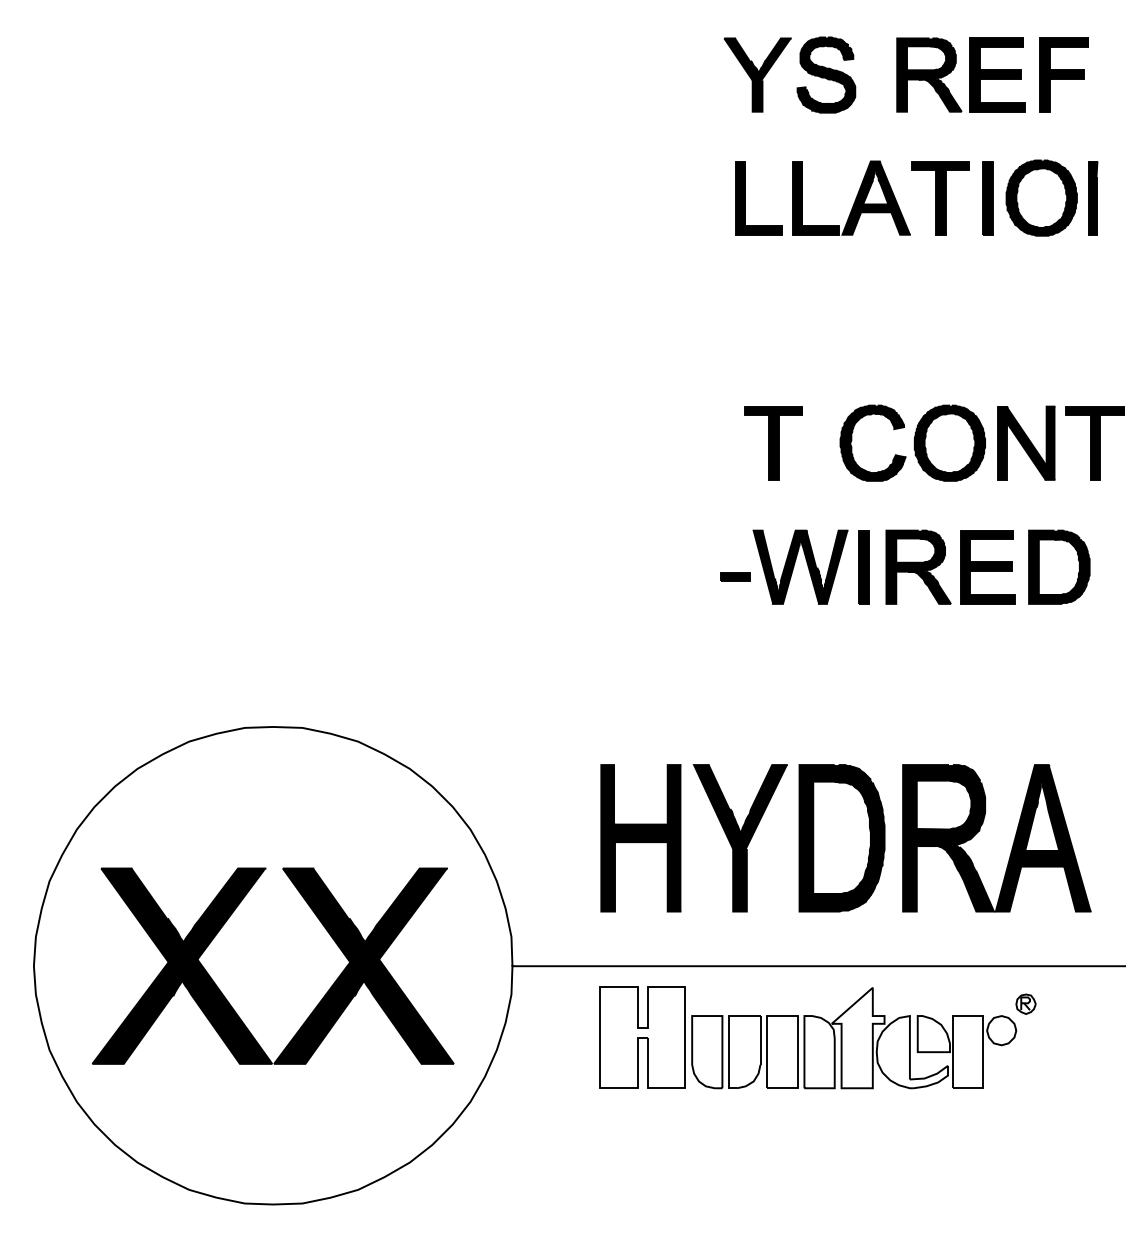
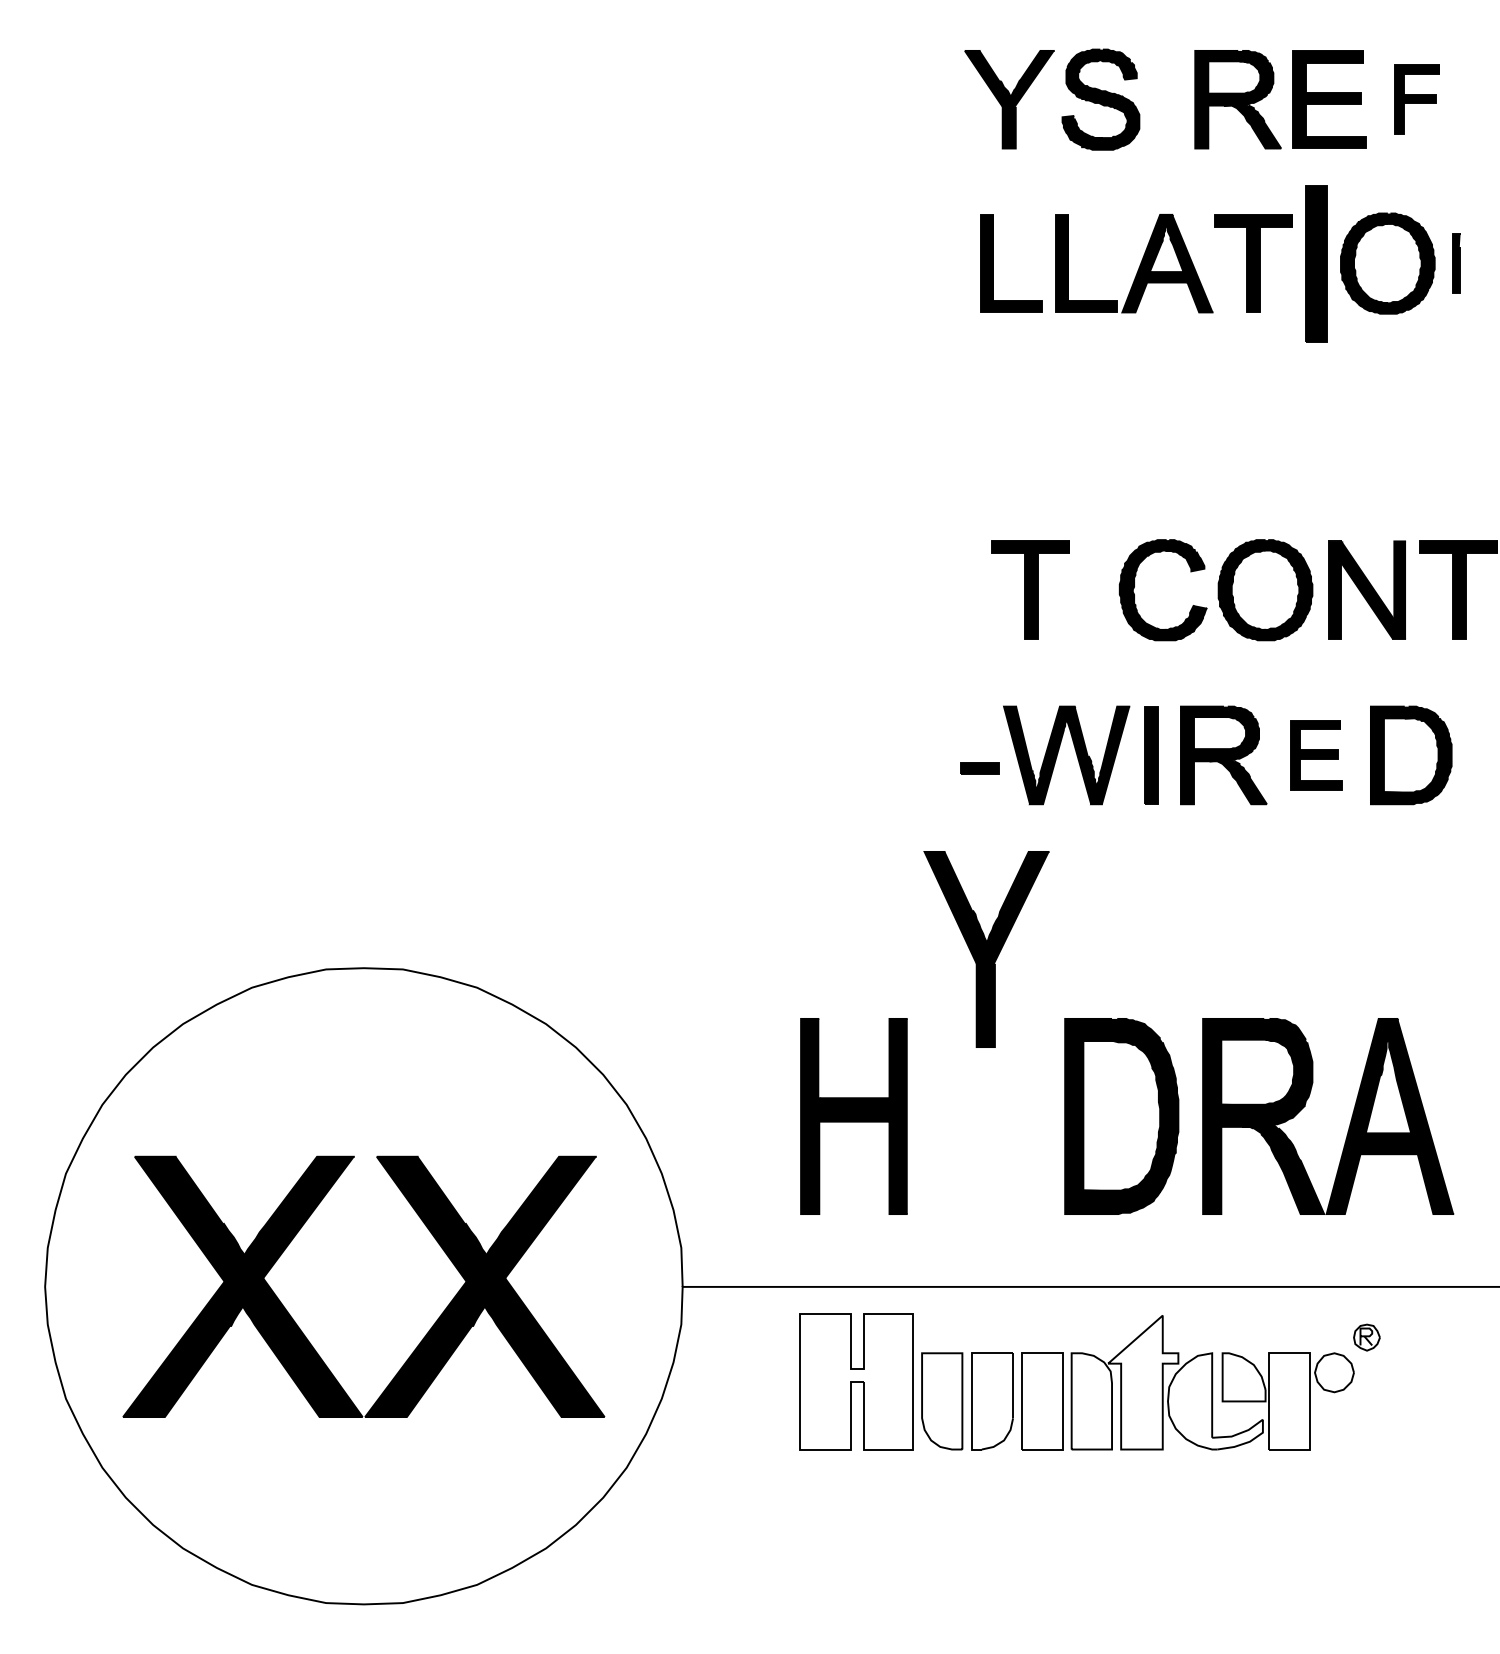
part: (1063, 74) -> (1416, 99), size x0.7
part: (988, 198) -> (1316, 263), size x1.6
part: (1093, 198) -> (1456, 263), size x0.6
part: (988, 567) -> (1316, 755), size x0.7
part: (740, 838) -> (986, 949), moved

